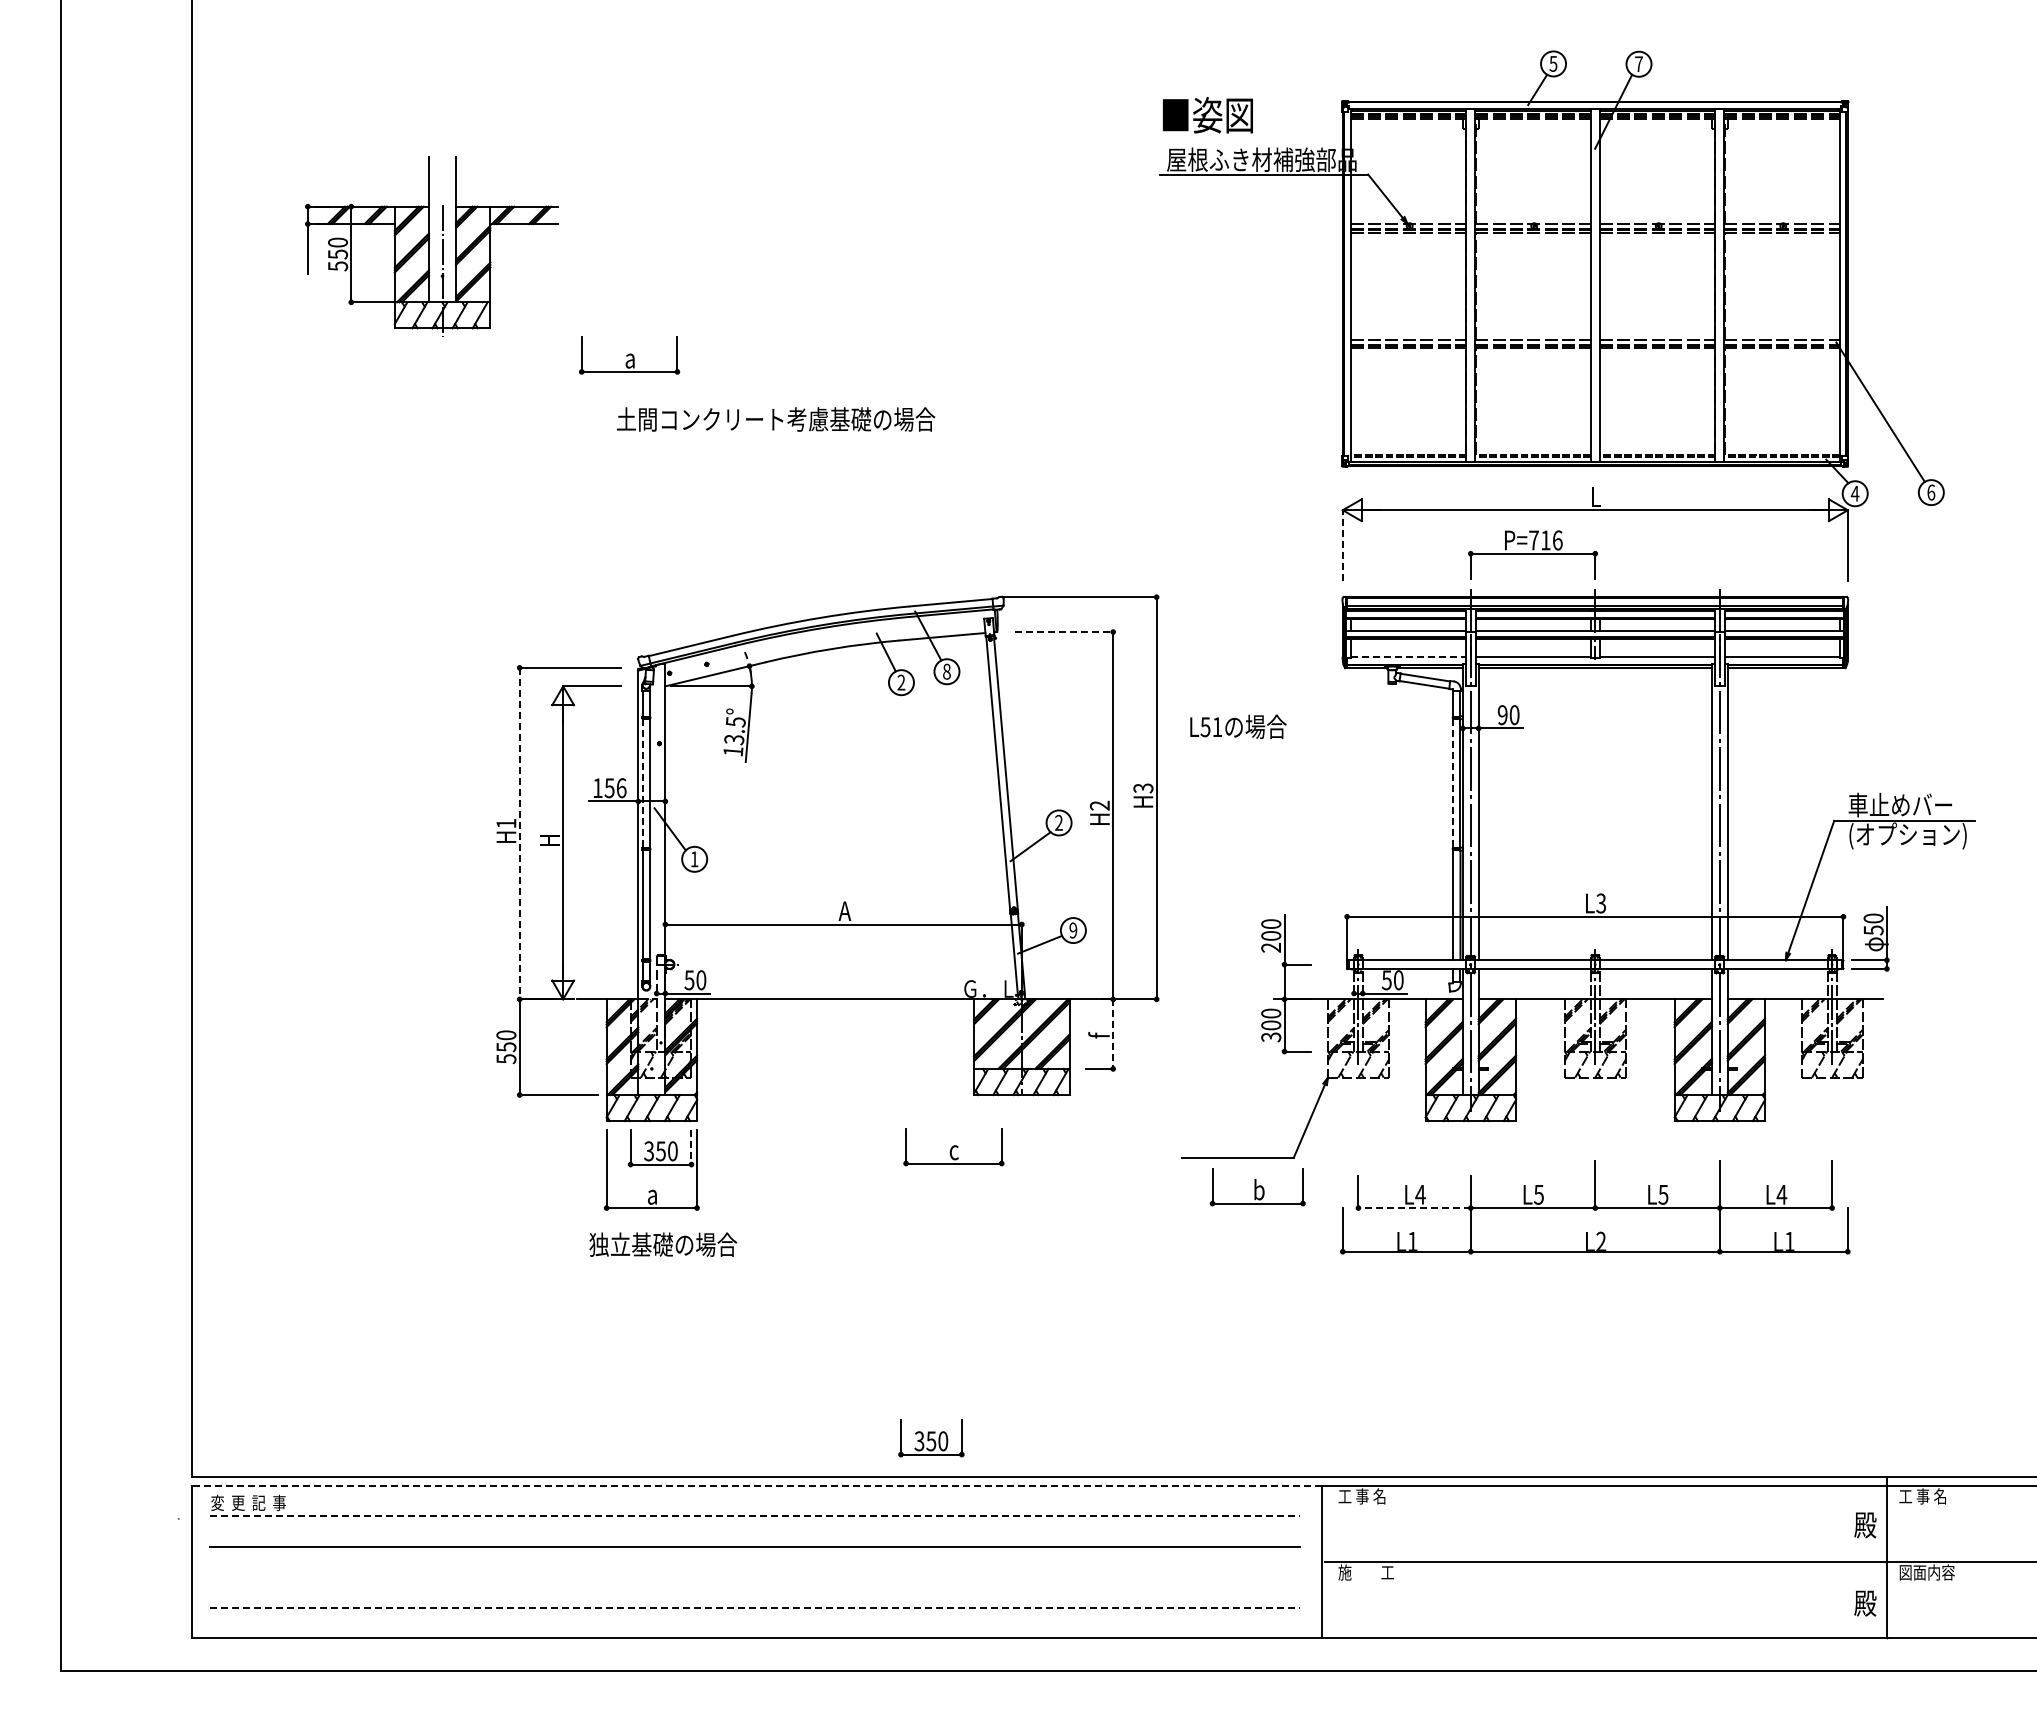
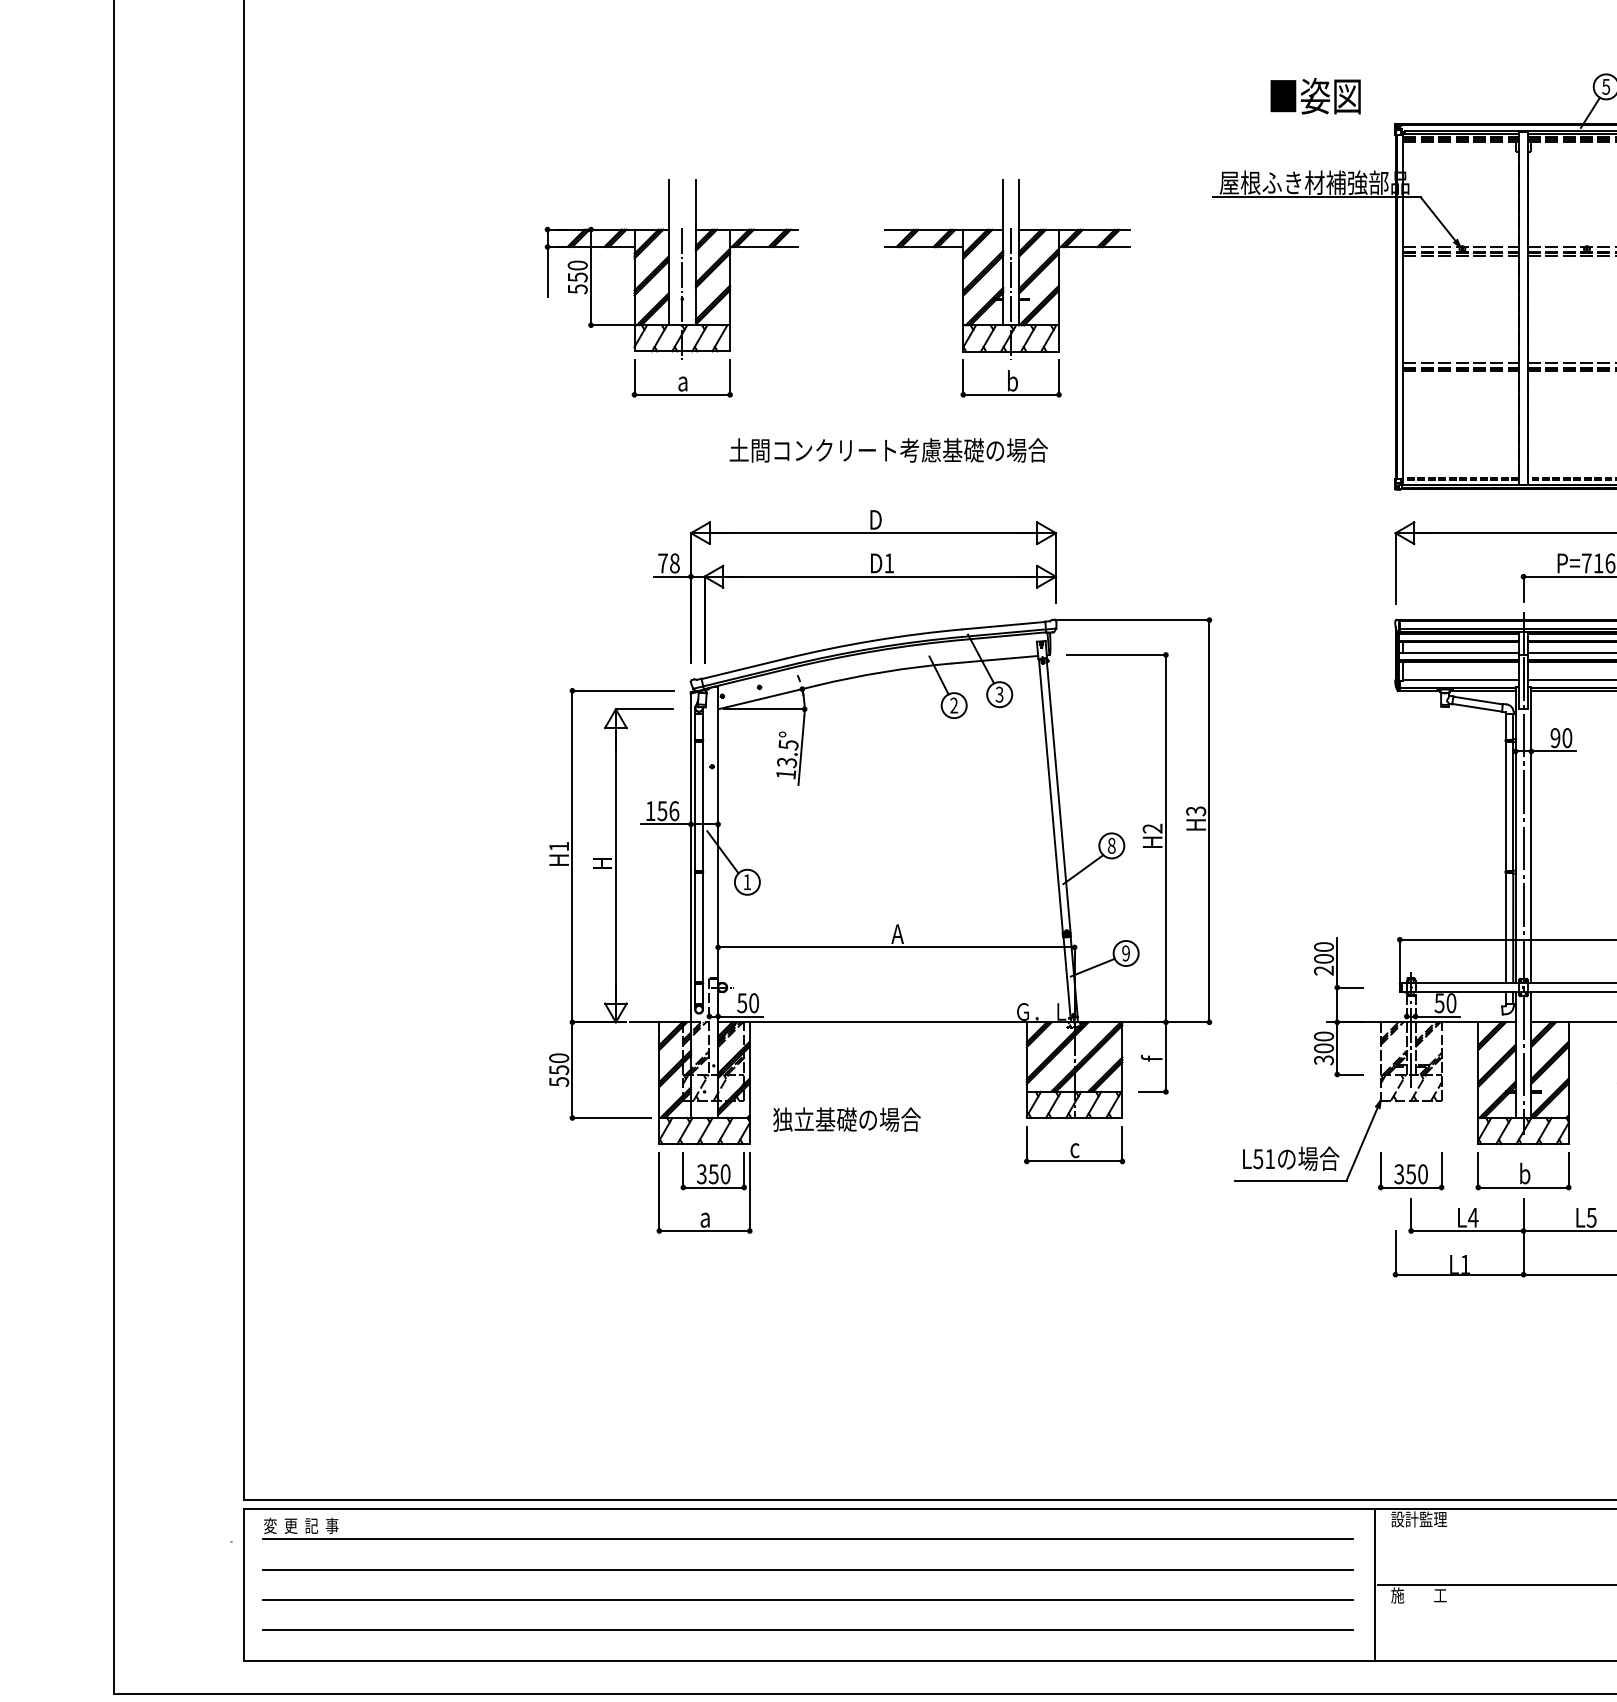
text: (1207, 115) -> (1315, 96), moved
part: (431, 246) -> (671, 269), moved
part: (954, 265) -> (1007, 288), added
text: (776, 419) -> (889, 450), moved
line: (1342, 545) -> (1395, 568), dashed -> solid
part: (802, 554) -> (855, 577), added
line: (1064, 632) -> (1117, 655), dashed -> solid
line: (1408, 656) -> (1461, 679), dashed -> solid
text: (946, 671) -> (999, 694), 8 -> 3
text: (1238, 726) -> (1291, 1158), moved
line: (642, 783) -> (695, 806), dashed -> solid
line: (1453, 783) -> (1506, 806), dashed -> solid
text: (1058, 822) -> (1111, 845), 2 -> 8
line: (519, 833) -> (572, 856), dashed -> solid
line: (1113, 1034) -> (1166, 1057), dashed -> solid
line: (691, 1147) -> (744, 1170), dashed -> solid
part: (953, 1147) -> (1074, 1145), moved
part: (1257, 1187) -> (1523, 1171), moved
line: (1414, 1208) -> (1467, 1231), dashed -> solid
text: (663, 1244) -> (847, 1119), moved
part: (931, 1438) -> (1411, 1171), moved
line: (756, 1485) -> (809, 1508), dashed -> solid
text: (1366, 1496) -> (1419, 1519), 工 事 名 -> 設計監理
line: (755, 1516) -> (808, 1539), dashed -> solid
line: (755, 1577) -> (808, 1600), added
line: (755, 1607) -> (808, 1630), dashed -> solid

